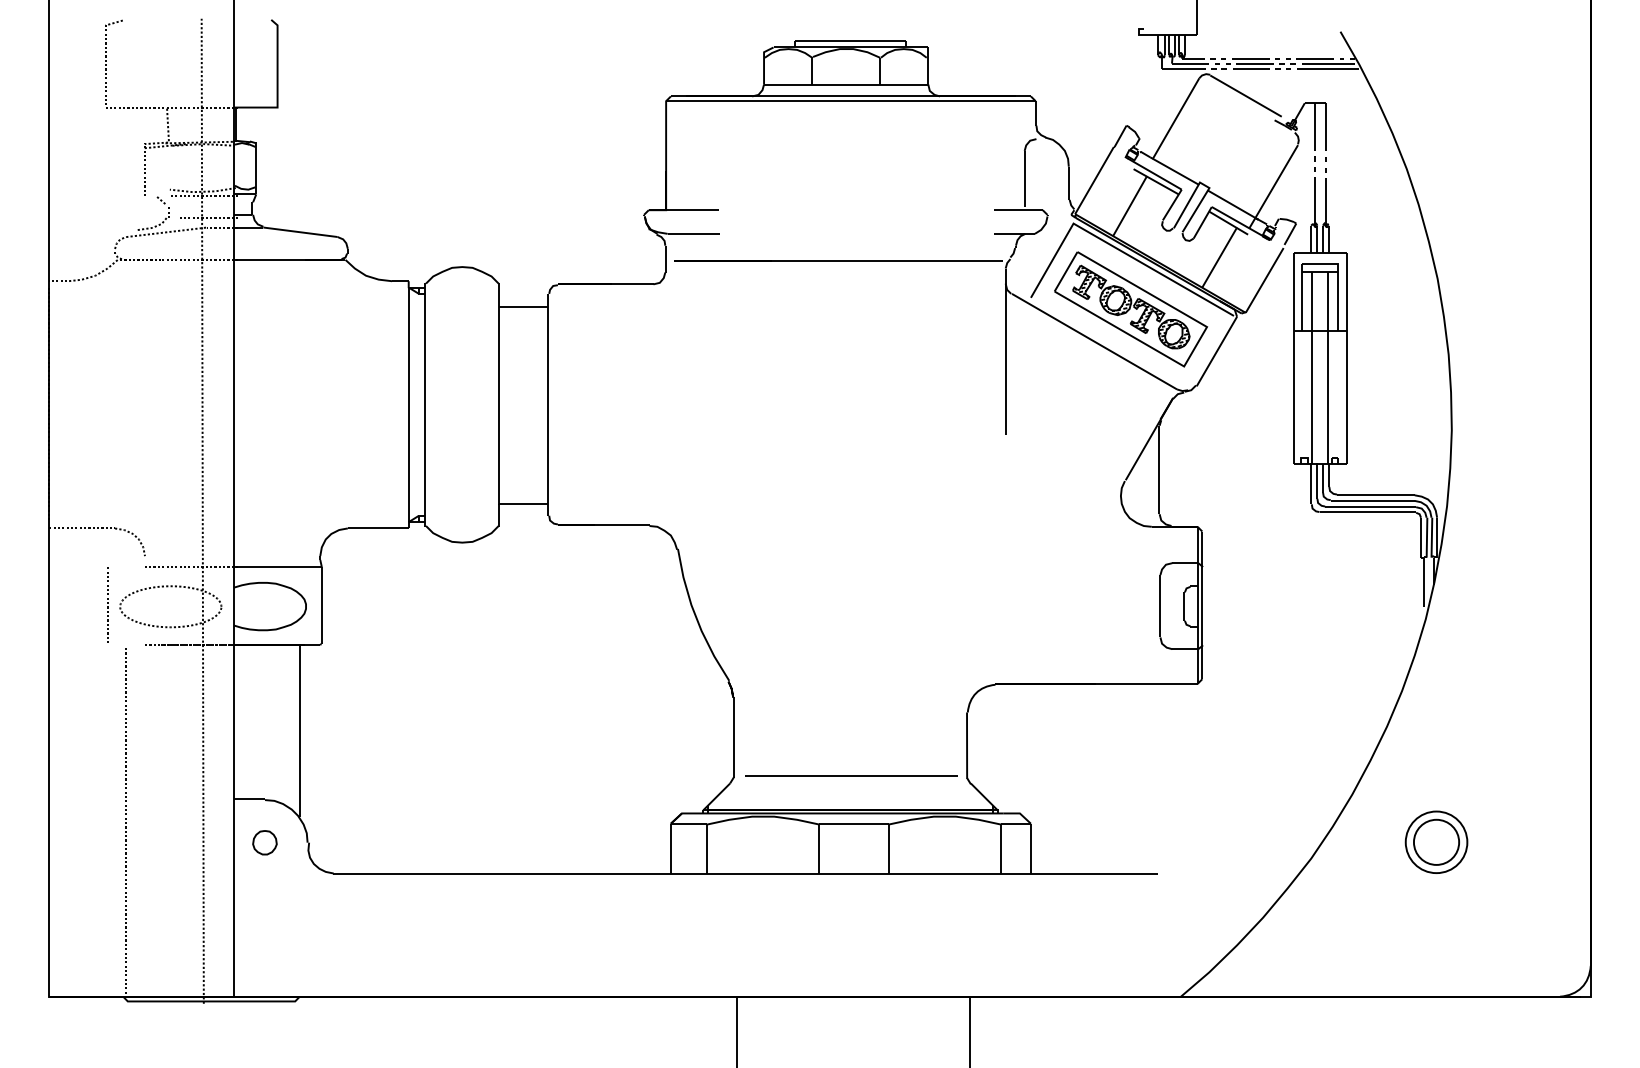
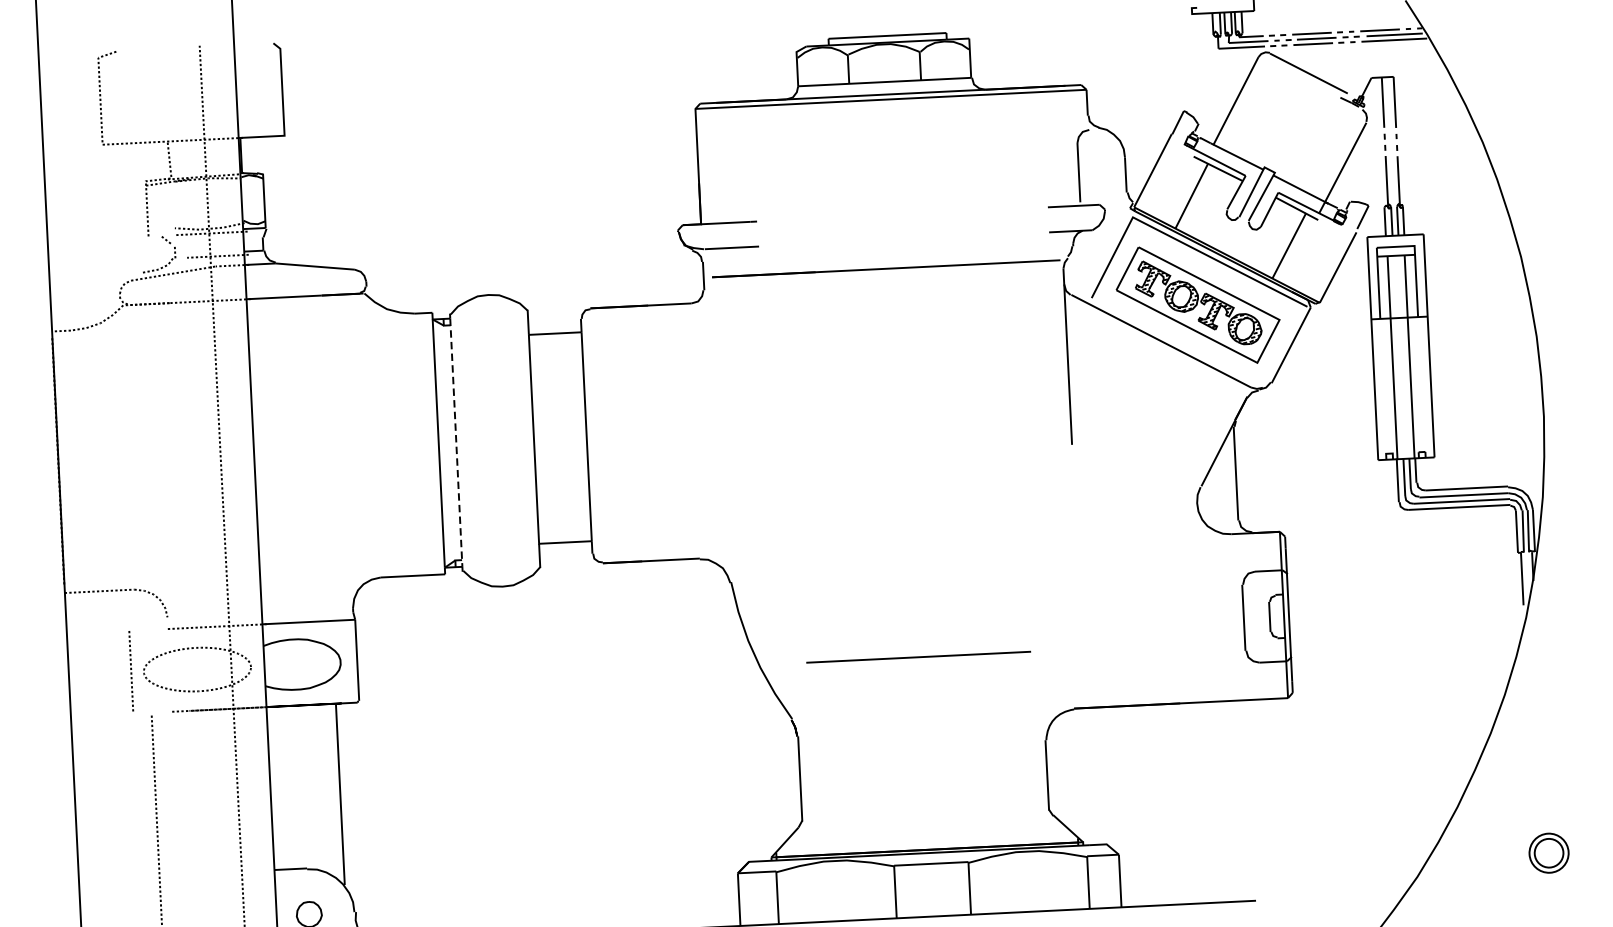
line: (425, 405) -> (456, 443), solid -> dashed
line: (851, 775) -> (918, 656), moved
part: (1436, 841) -> (1549, 852), size x0.6

